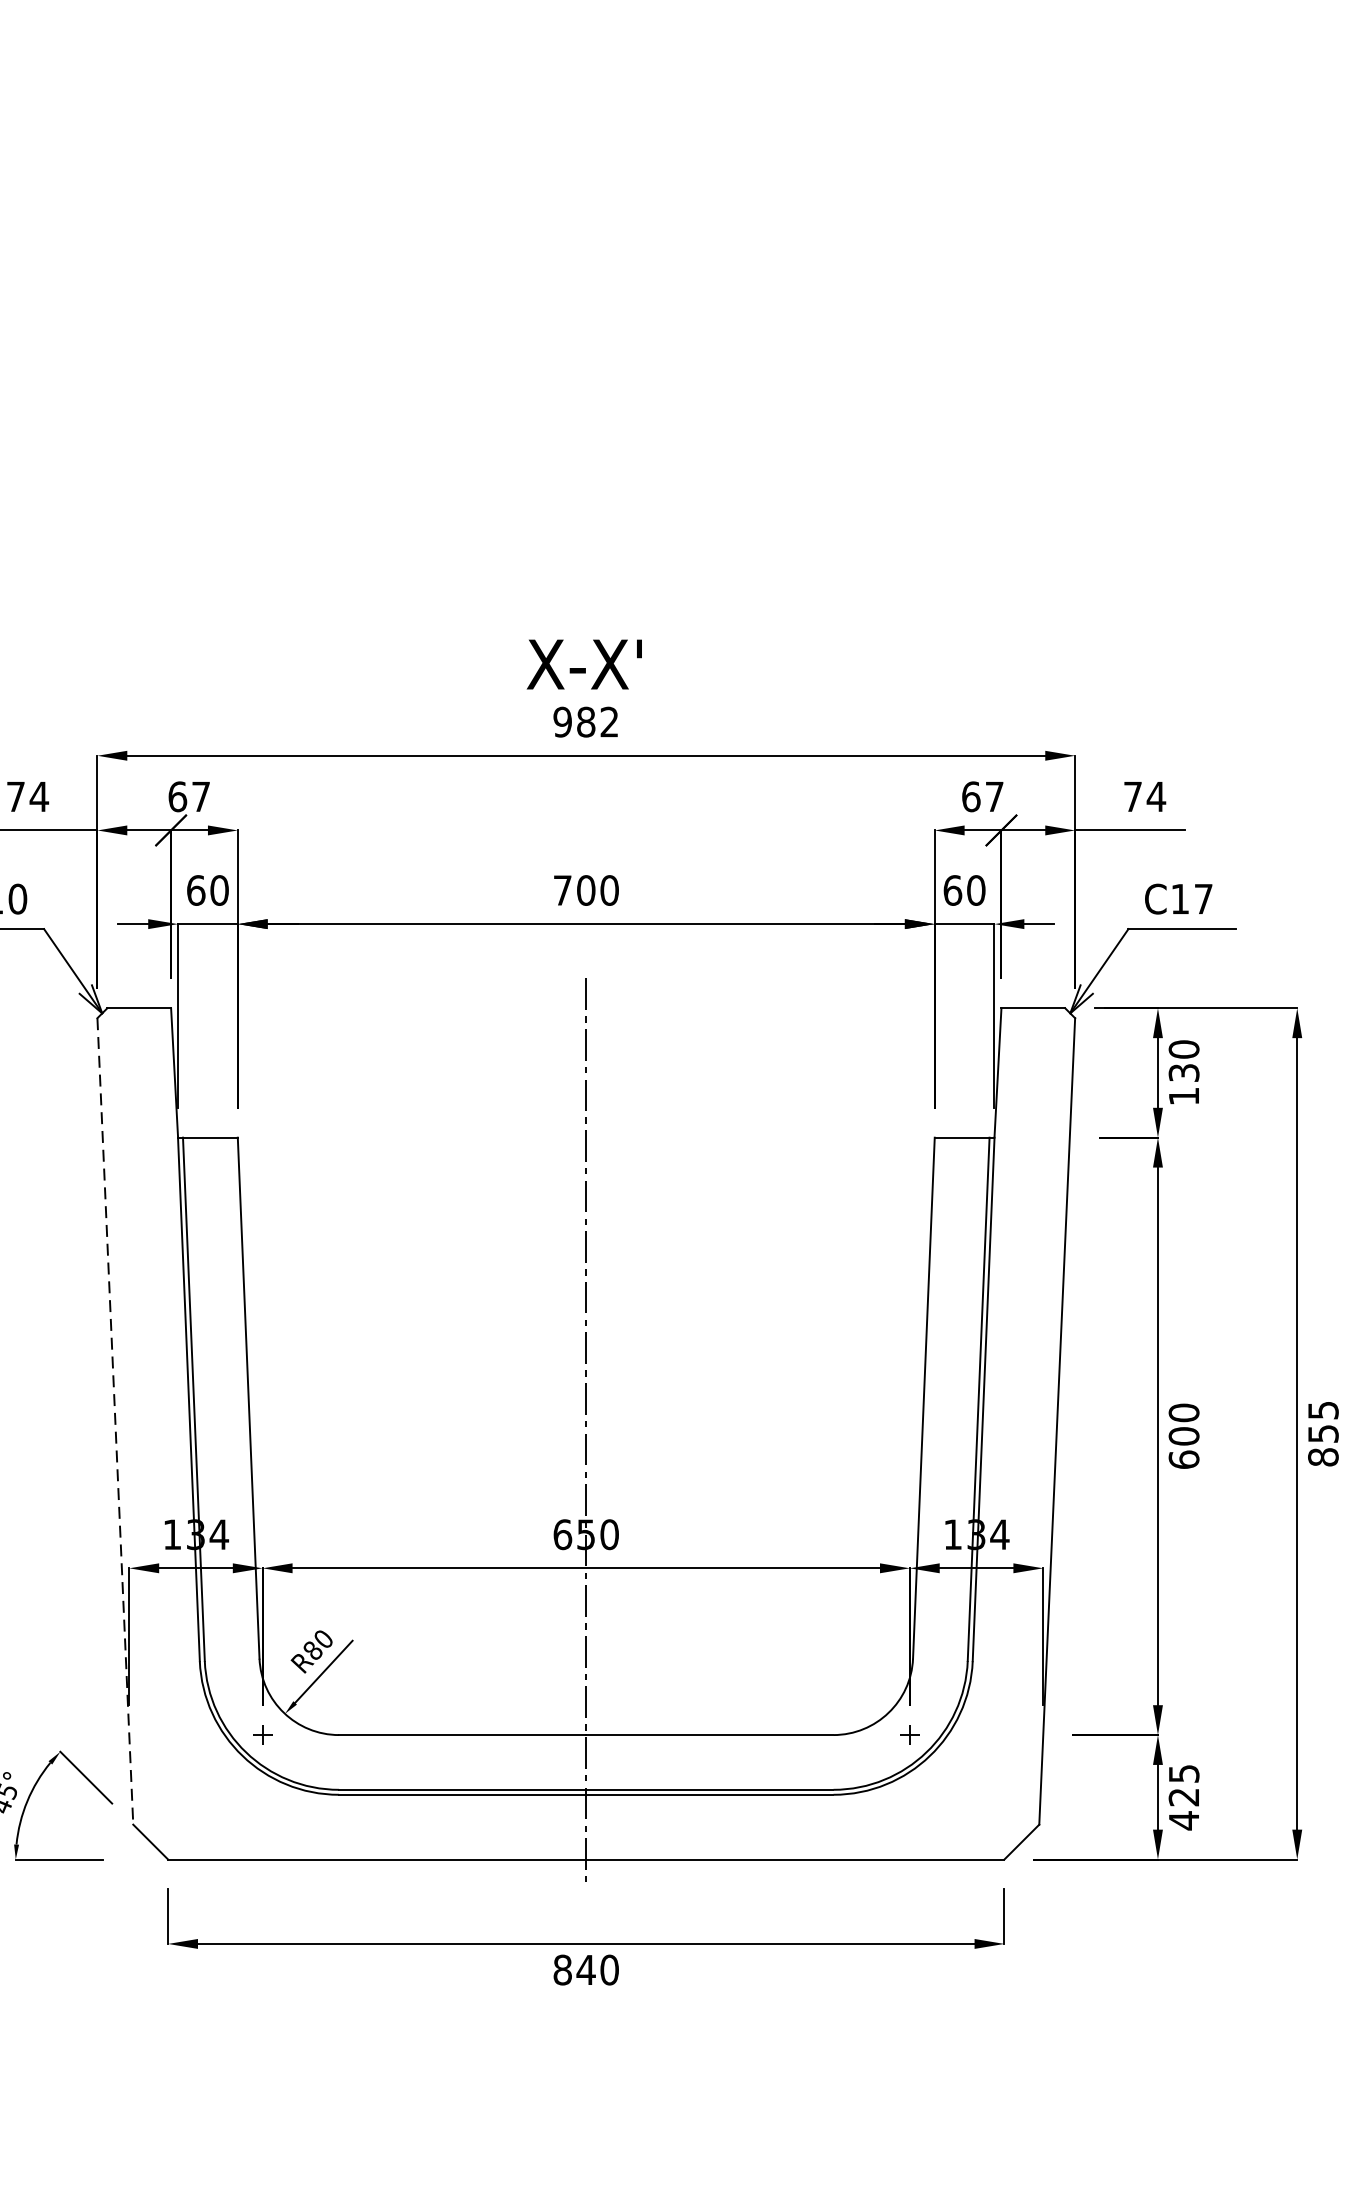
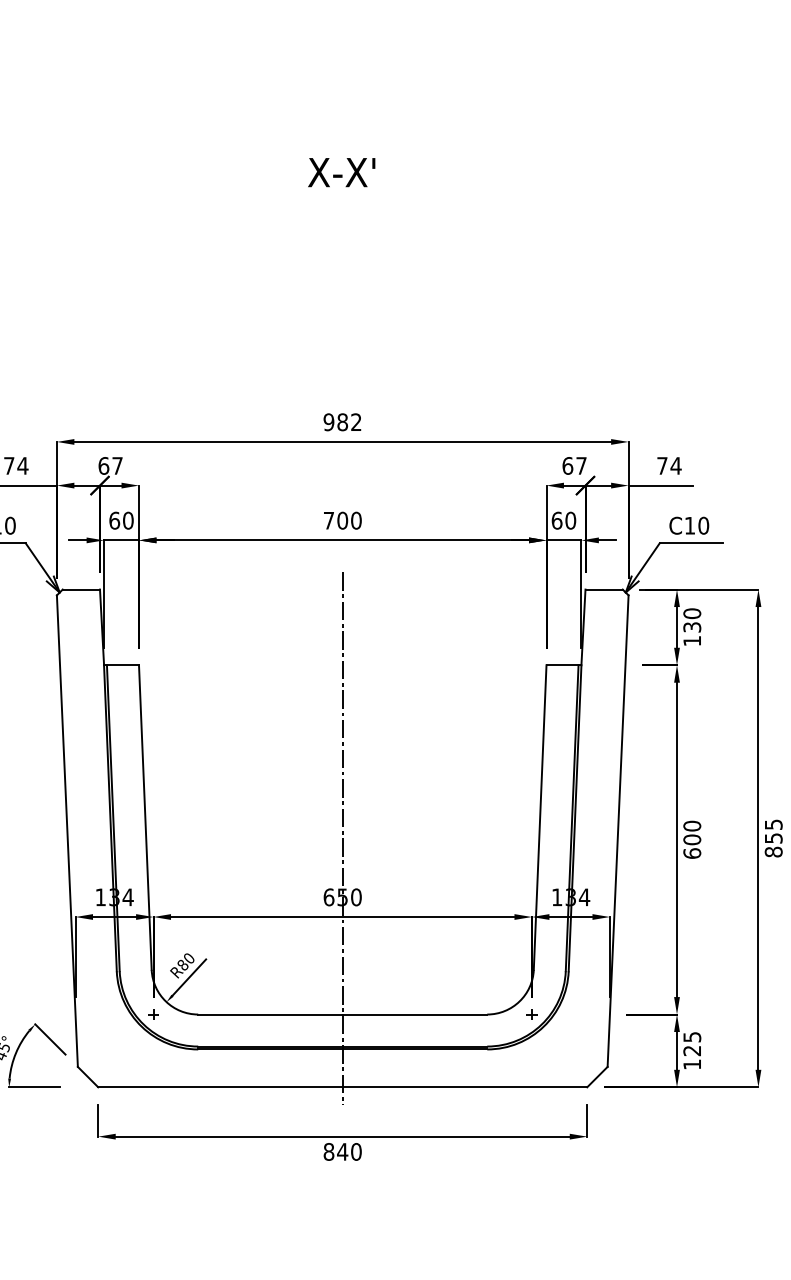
text: (584, 664) -> (341, 172), moved
text: (1203, 898) -> (703, 525), C17 -> C10
line: (115, 1422) -> (67, 831), dashed -> solid
text: (1182, 1820) -> (691, 1064), 425 -> 125

